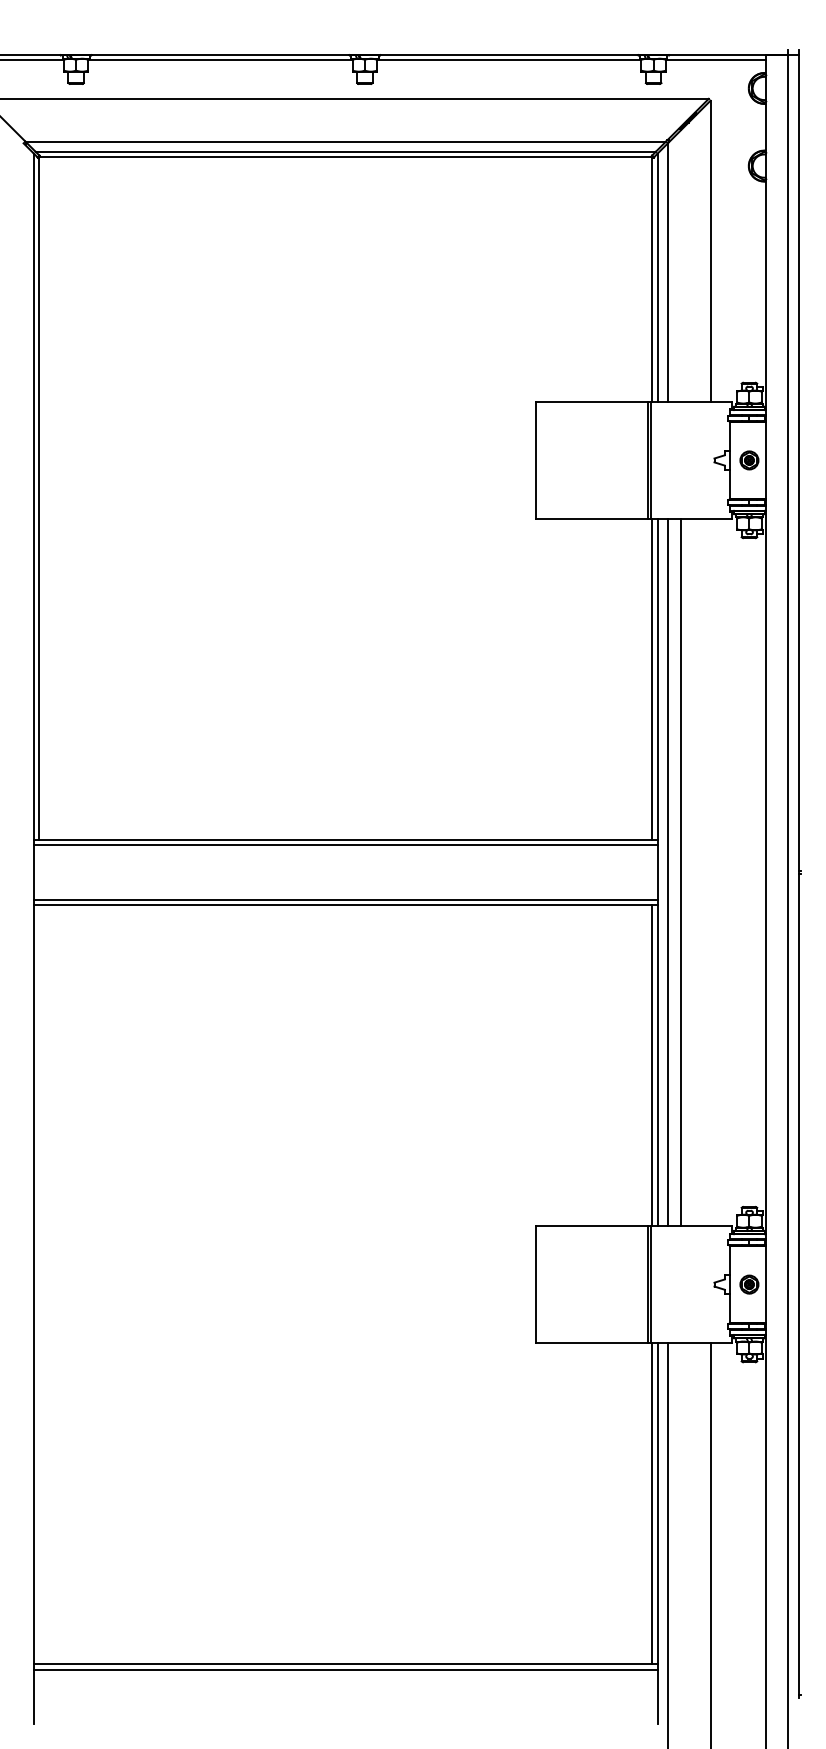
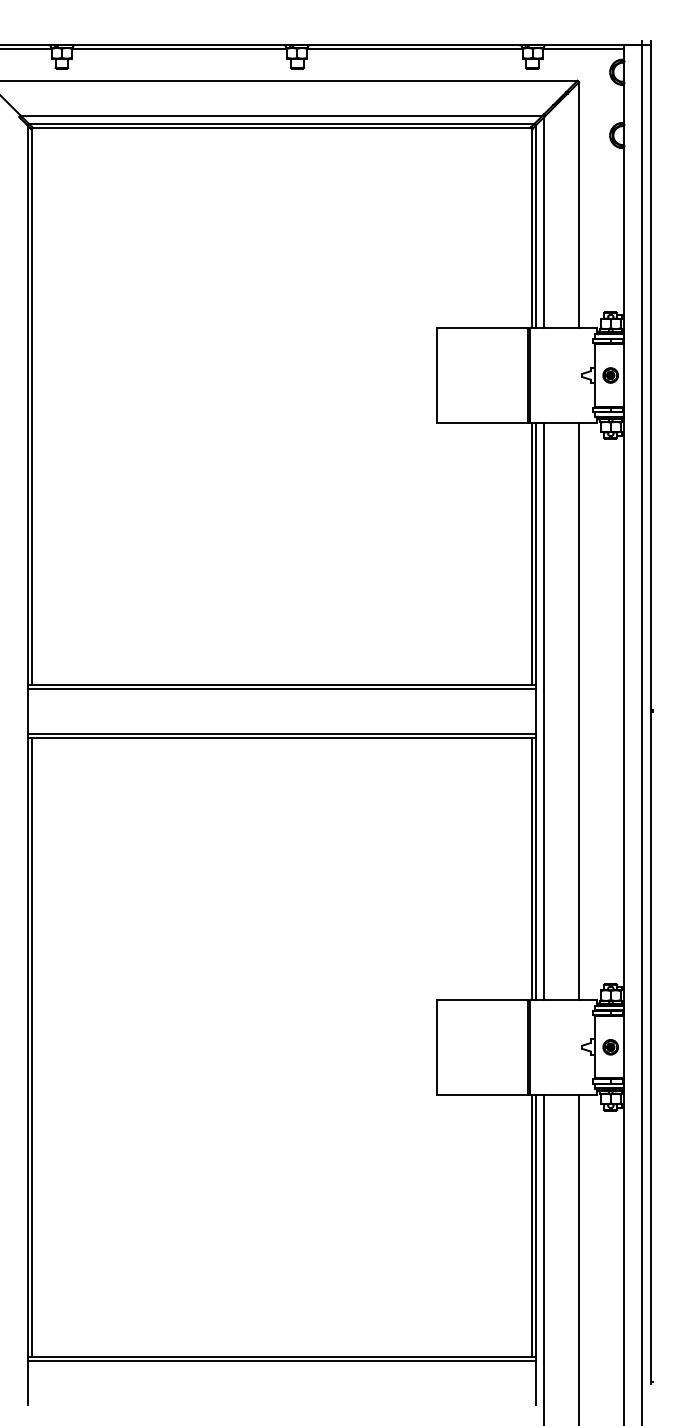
line: (681, 871) -> (579, 710), moved
line: (38, 1283) -> (31, 1046), added

